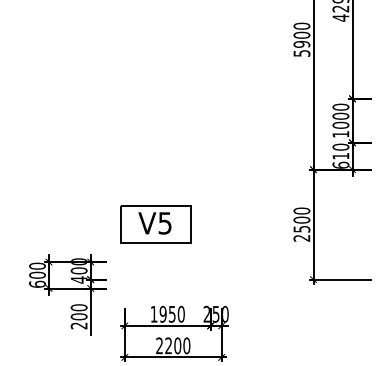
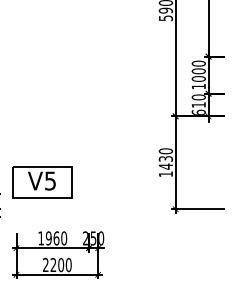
part: (155, 224) -> (42, 182), moved
text: (301, 228) -> (165, 166), 2500 -> 1430
text: (171, 313) -> (55, 237), 1950 -> 1960

